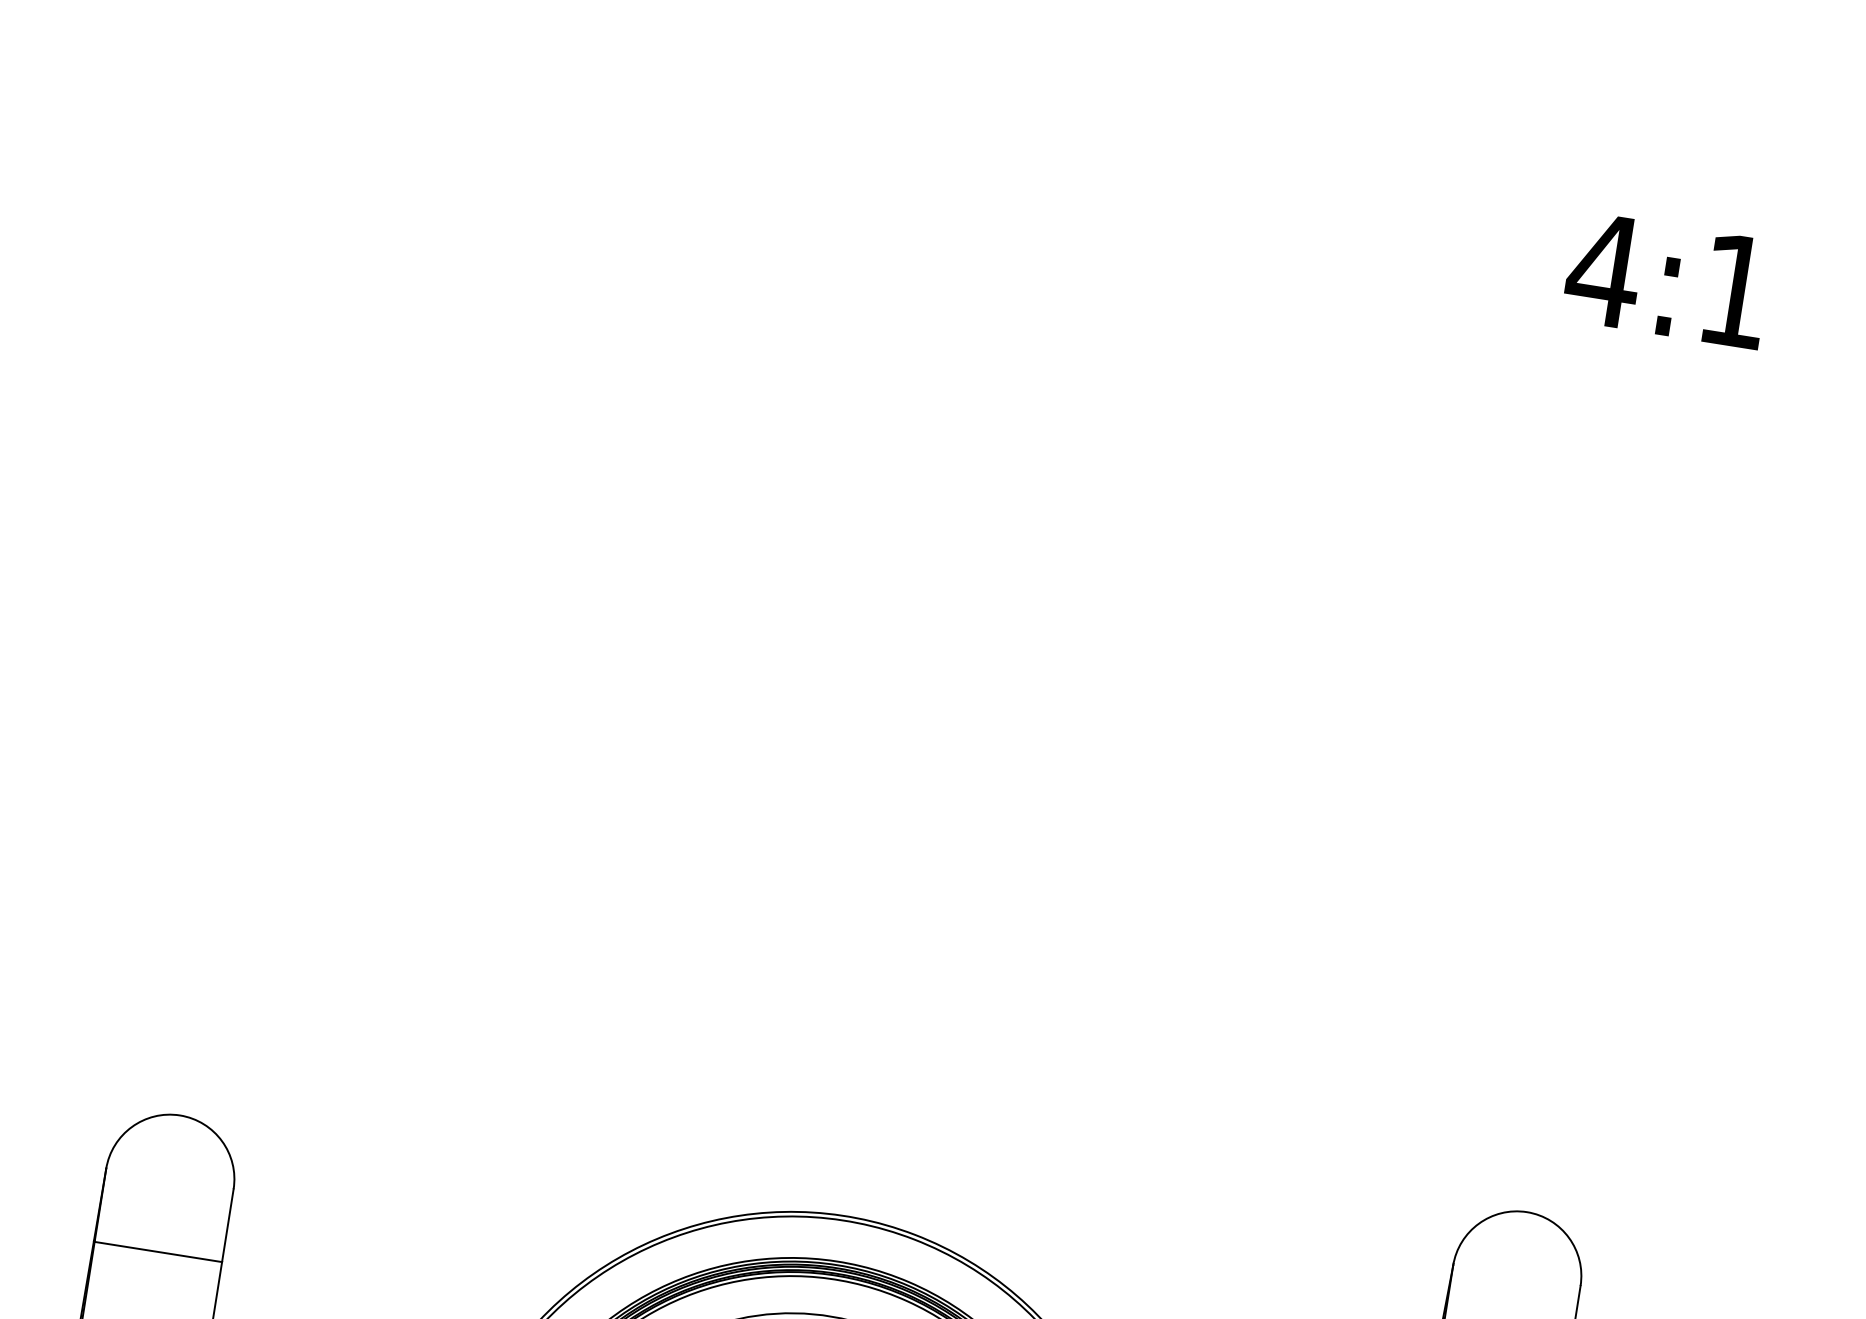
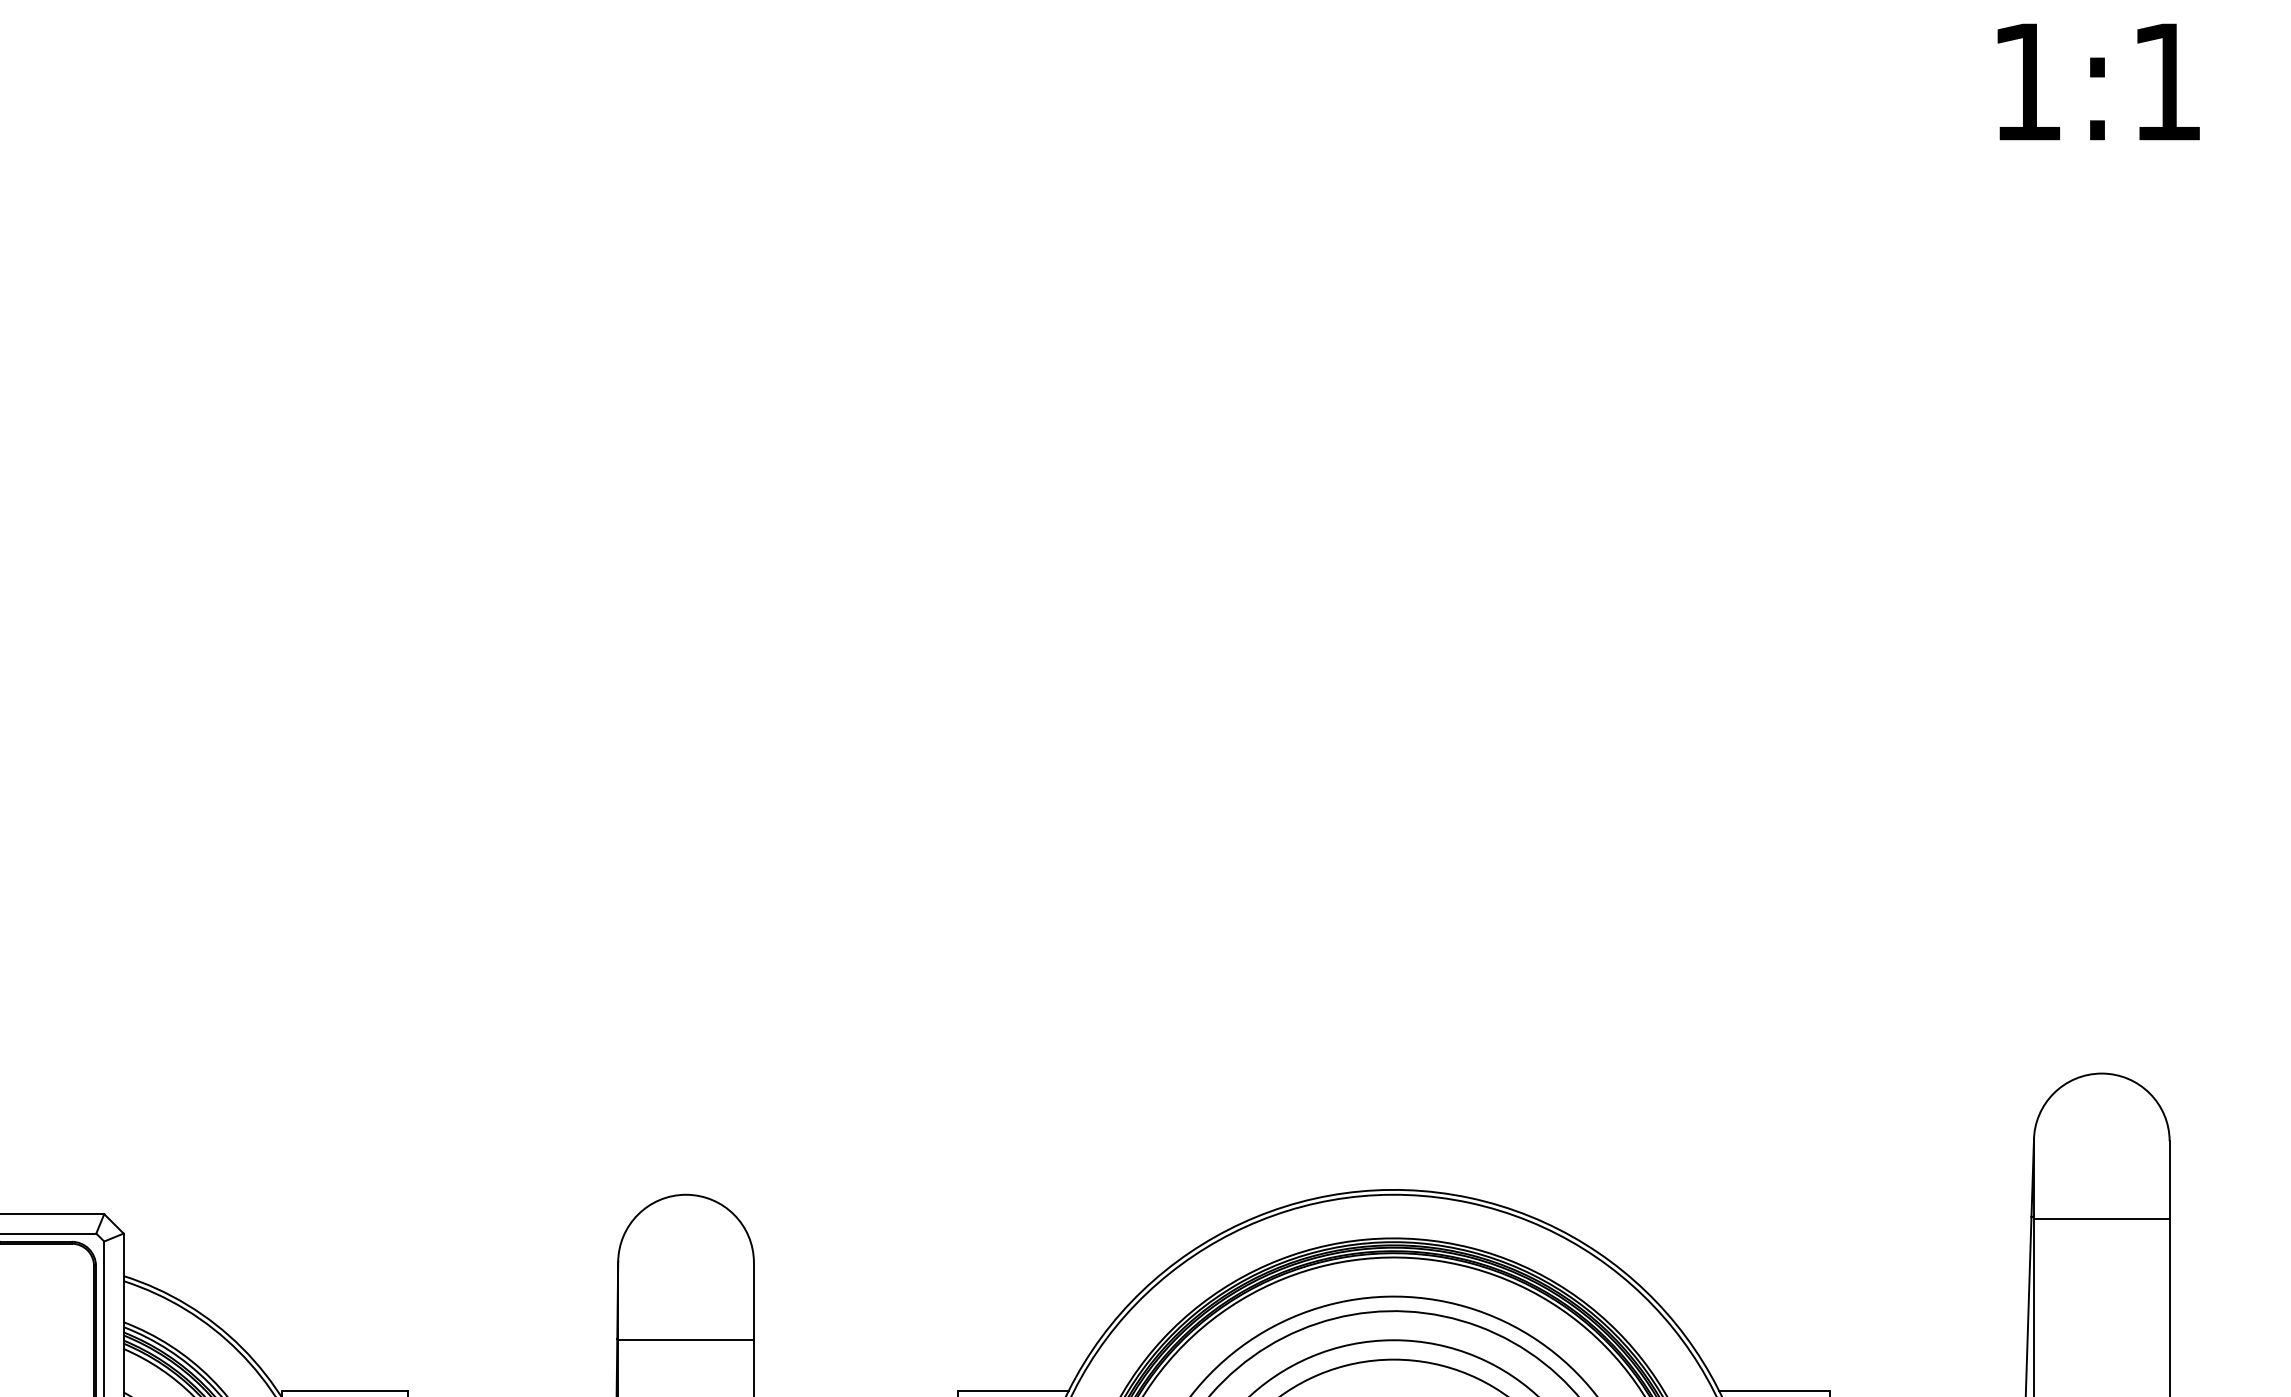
text: (1604, 269) -> (2027, 81), 4:1 -> 1:1

